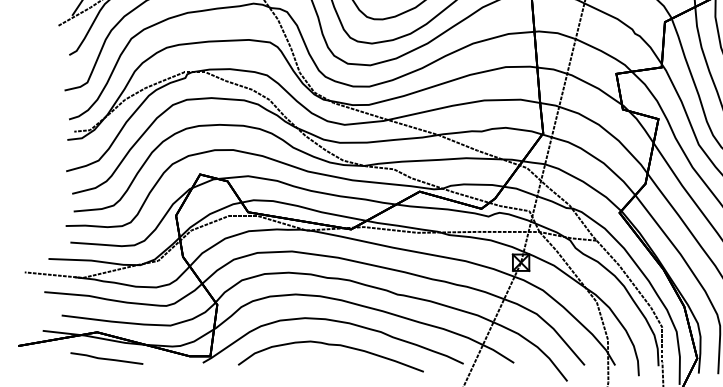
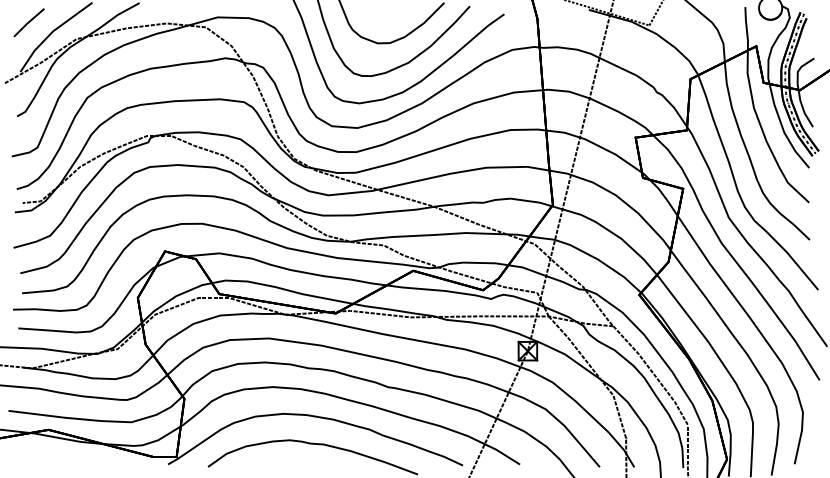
line: (106, 358) -> (59, 459), removed

